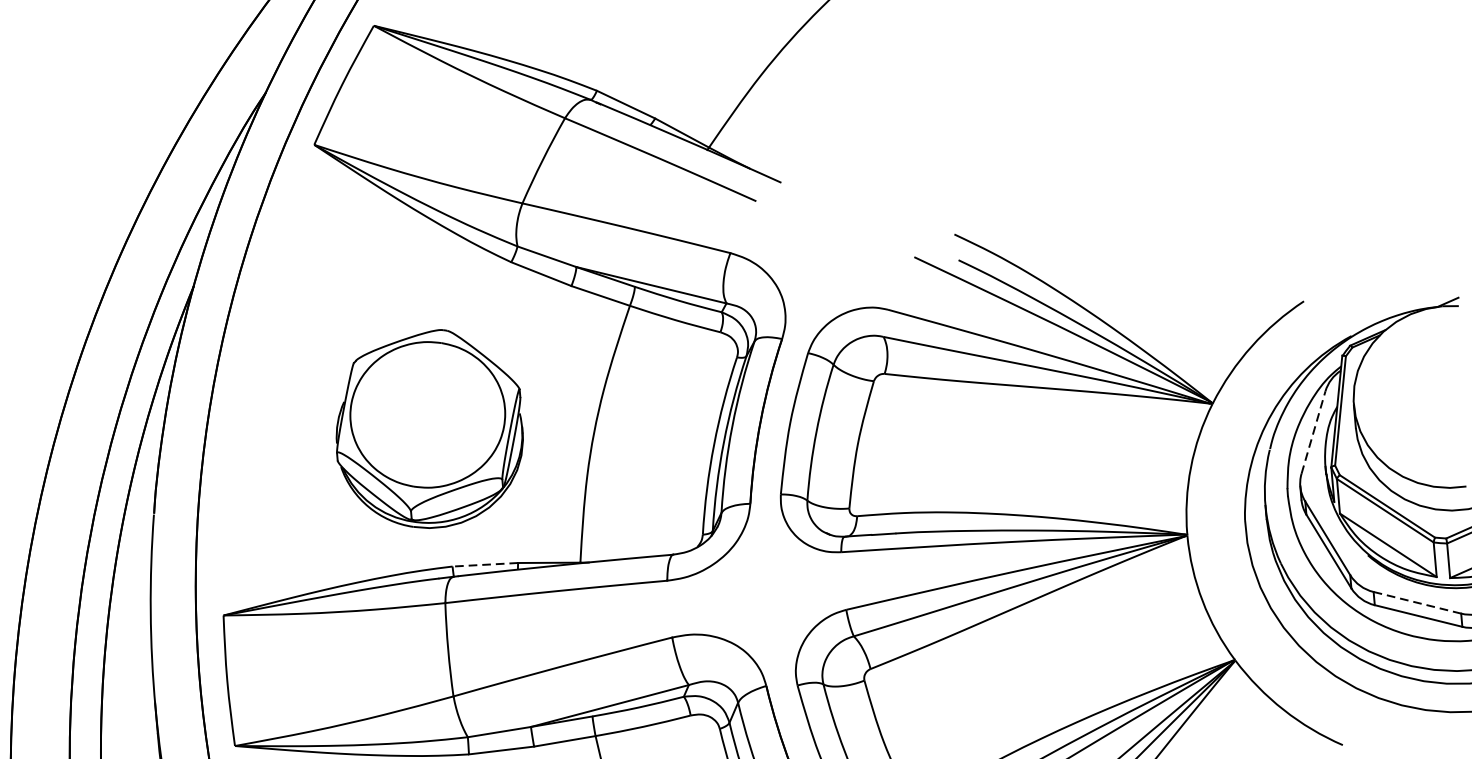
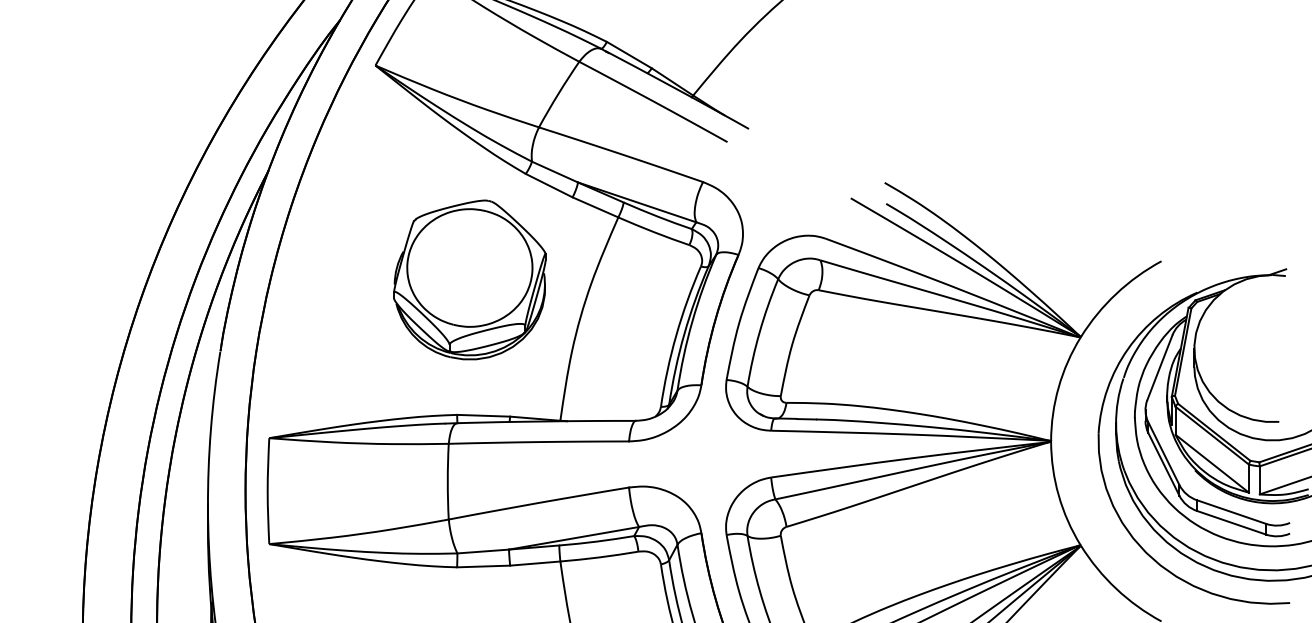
part: (428, 429) -> (469, 279), moved
line: (1312, 432) -> (1159, 367), dashed -> solid
line: (485, 564) -> (483, 415), dashed -> solid
line: (1418, 603) -> (1232, 512), dashed -> solid

